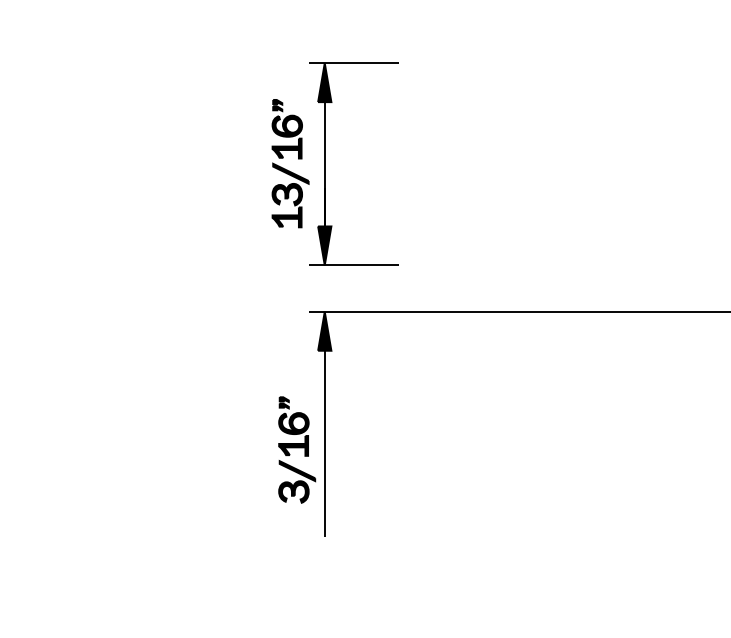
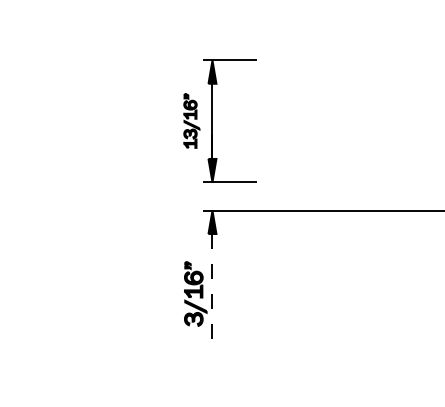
part: (290, 162) -> (191, 120), size x0.7
line: (324, 444) -> (212, 290), solid -> dashed

